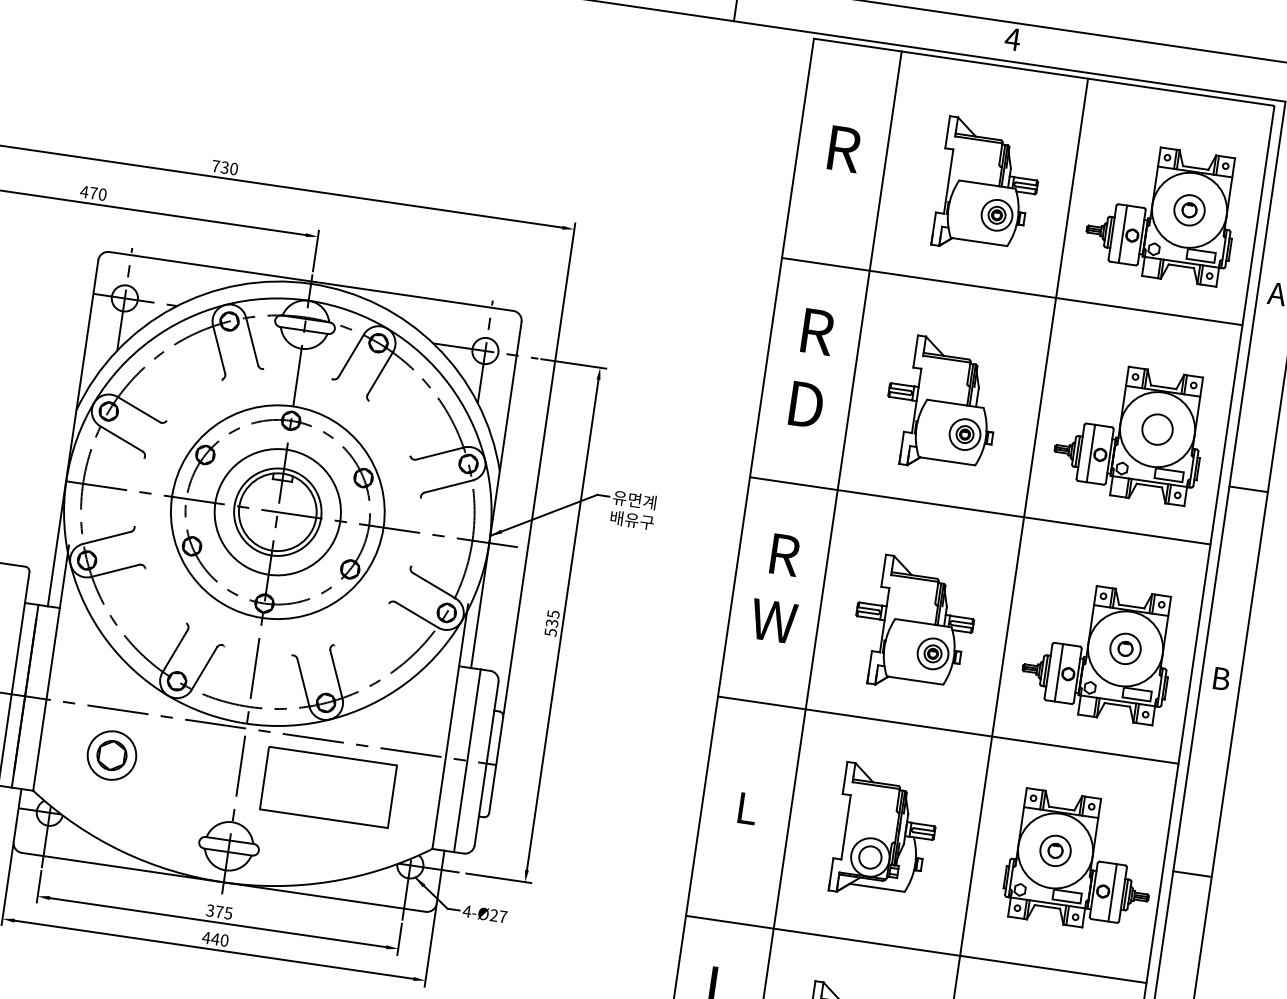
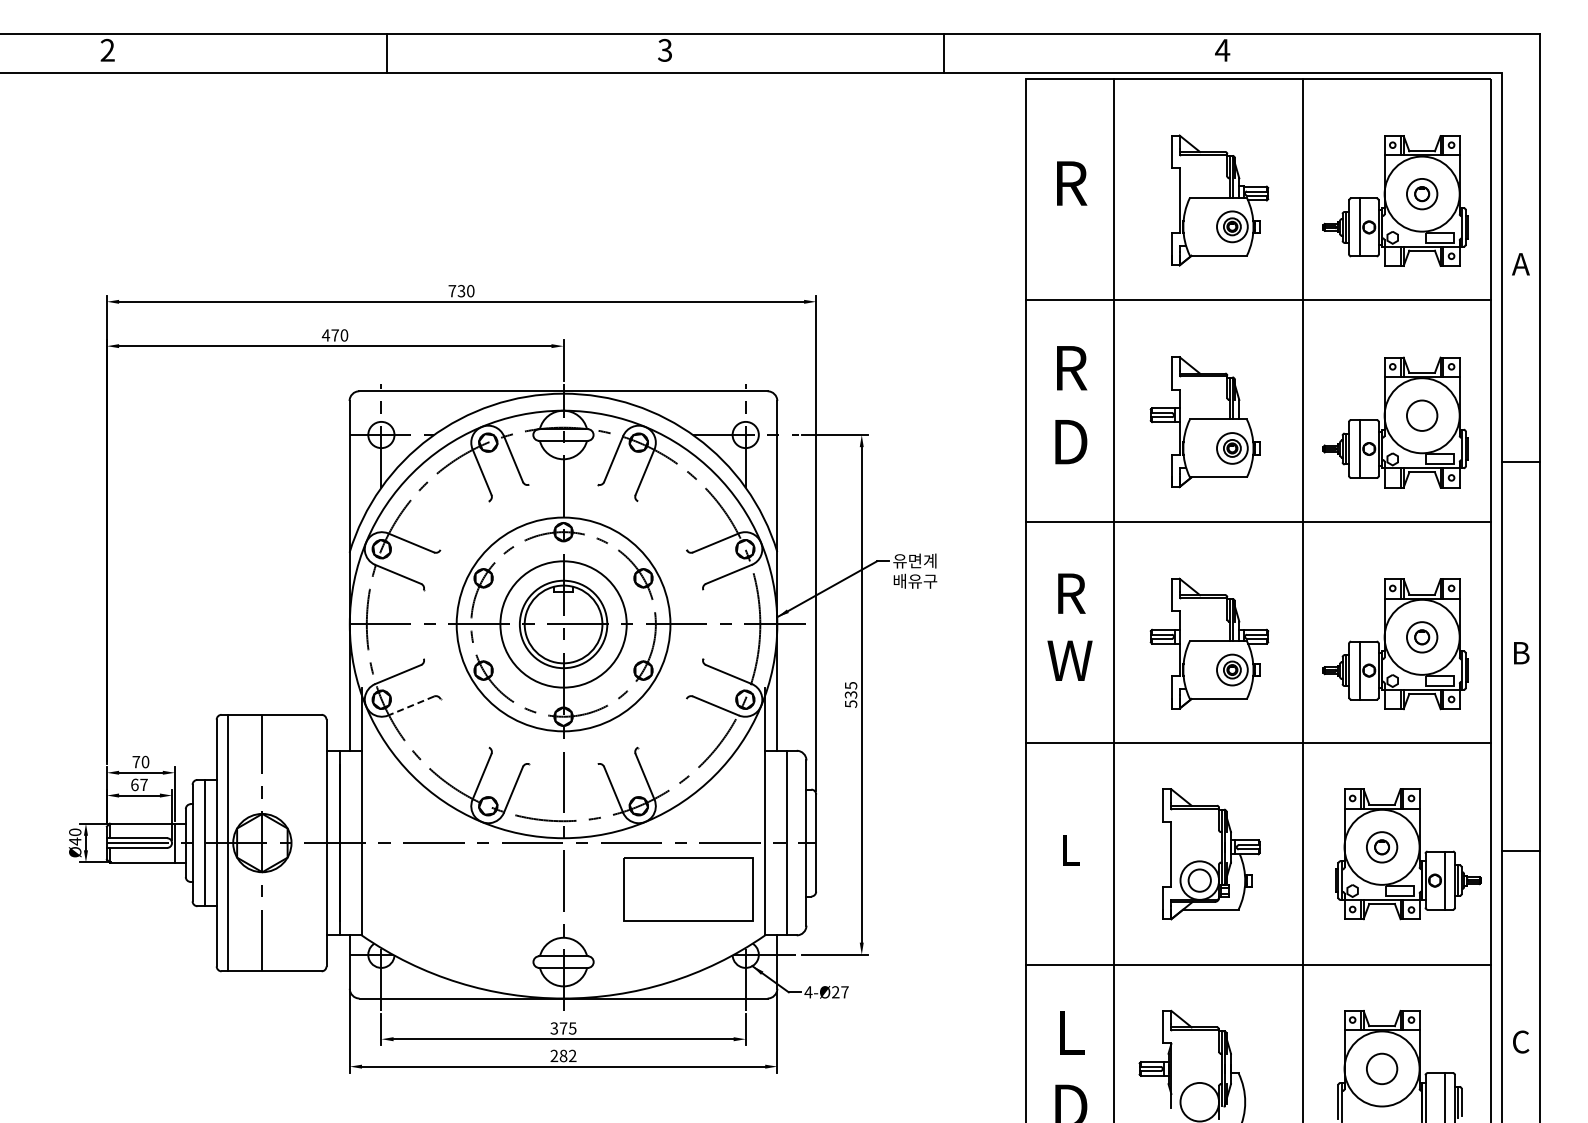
line: (115, 570) -> (411, 705), solid -> dashed
part: (111, 755) -> (434, 889), removed
part: (328, 787) -> (688, 889), moved
text: (215, 938) -> (563, 1055), 440 -> 282

